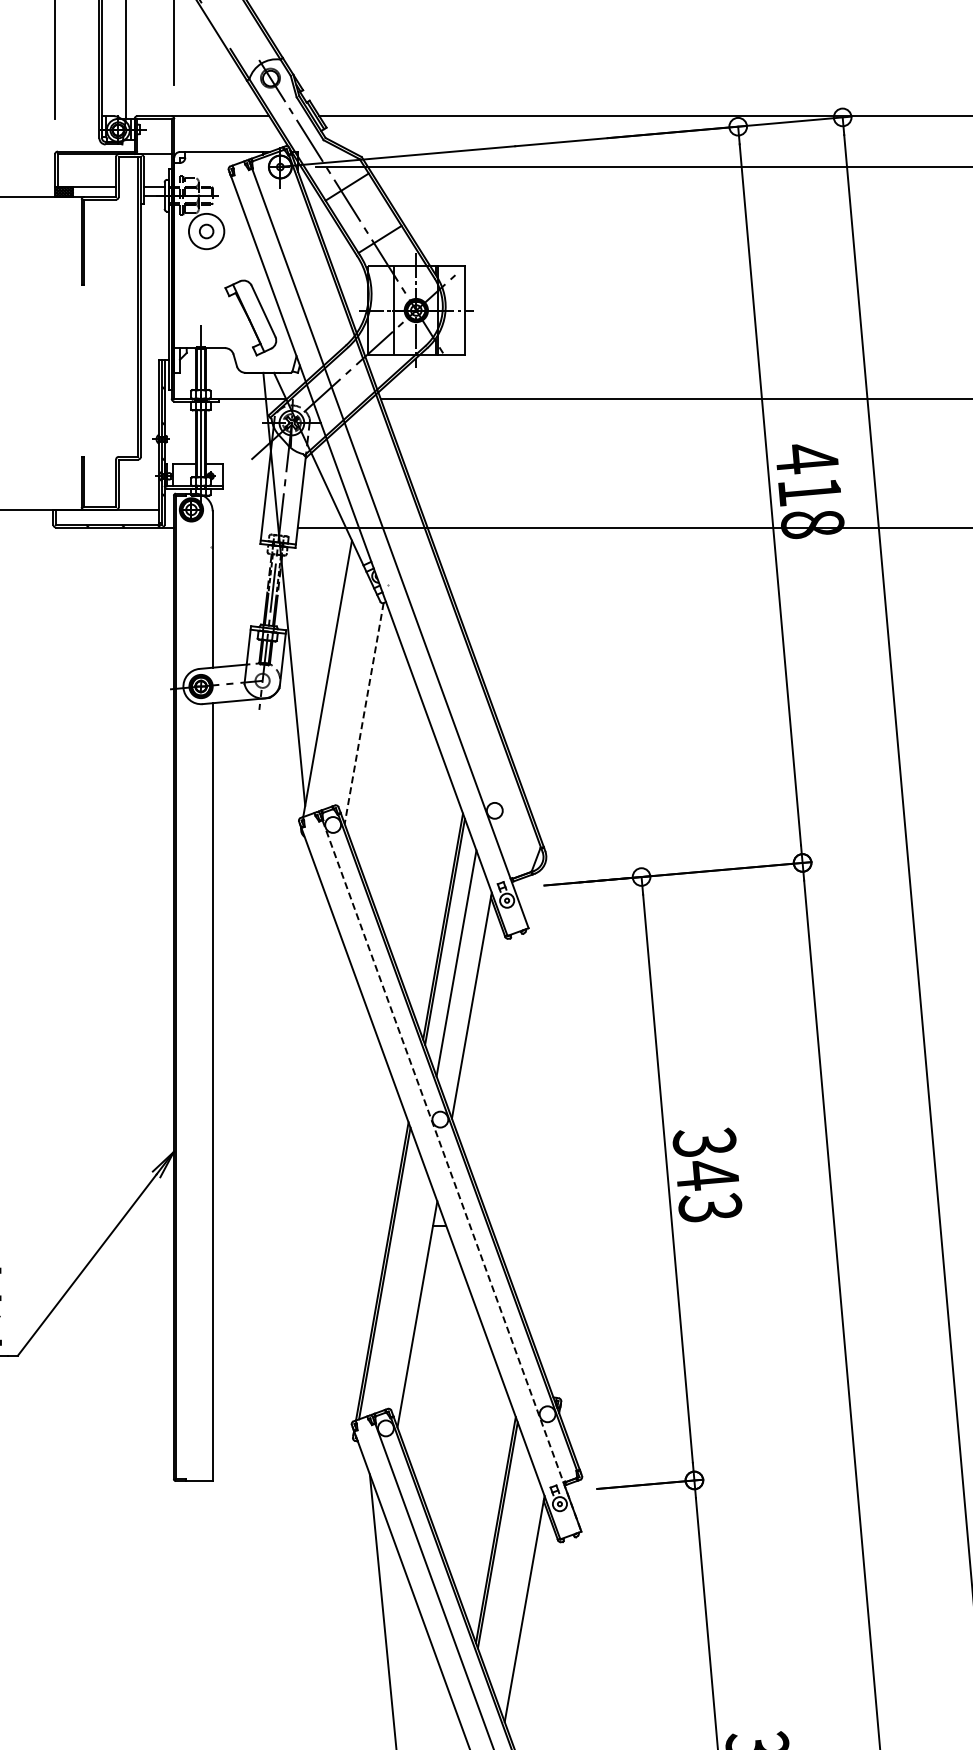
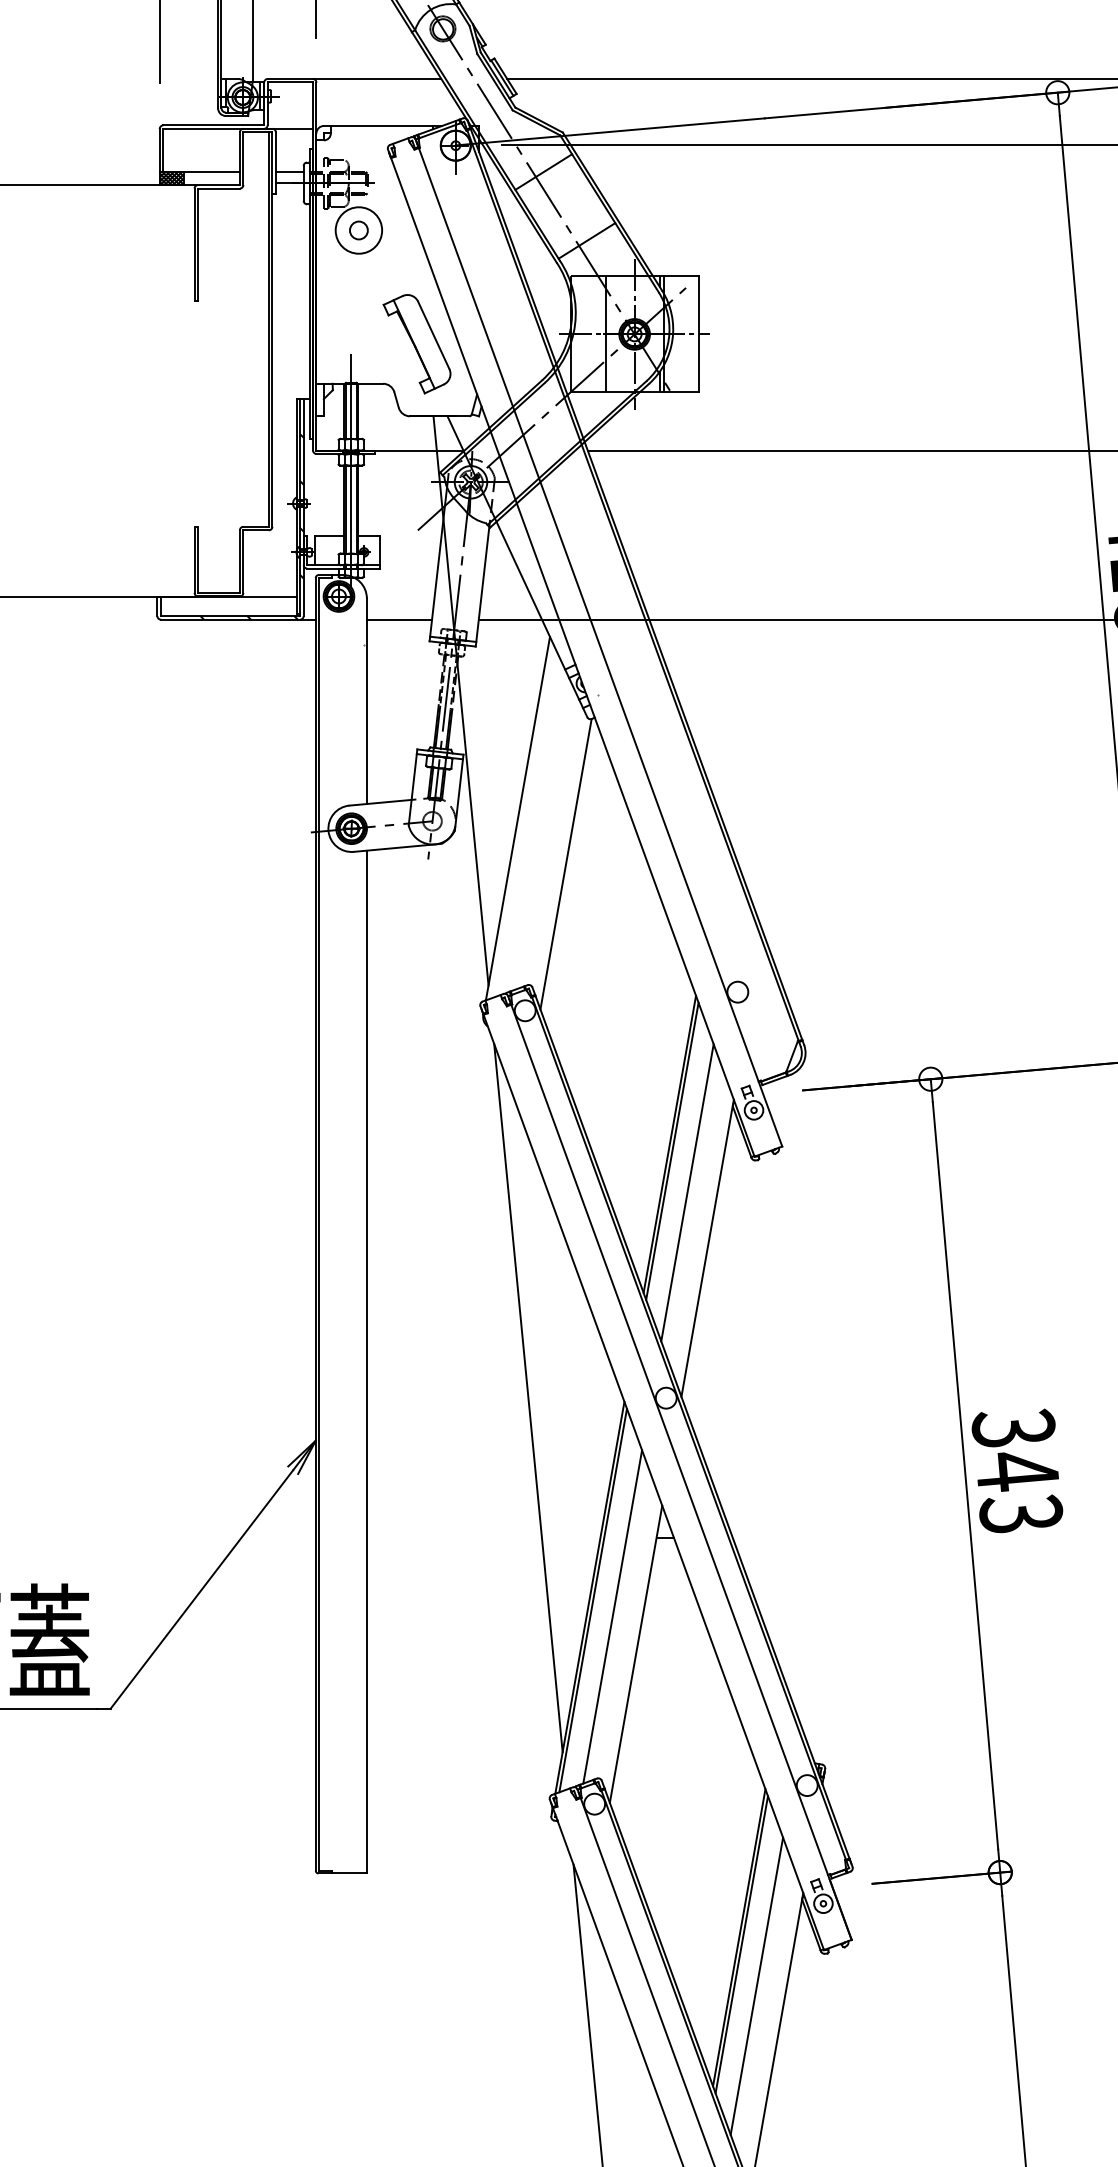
line: (237, 527) -> (399, 619), added
line: (364, 714) -> (566, 865), dashed -> solid
line: (335, 1119) -> (528, 1398), added
line: (452, 1176) -> (682, 1472), dashed -> solid
line: (399, 1285) -> (612, 1616), added
line: (509, 1566) -> (757, 1985), added

